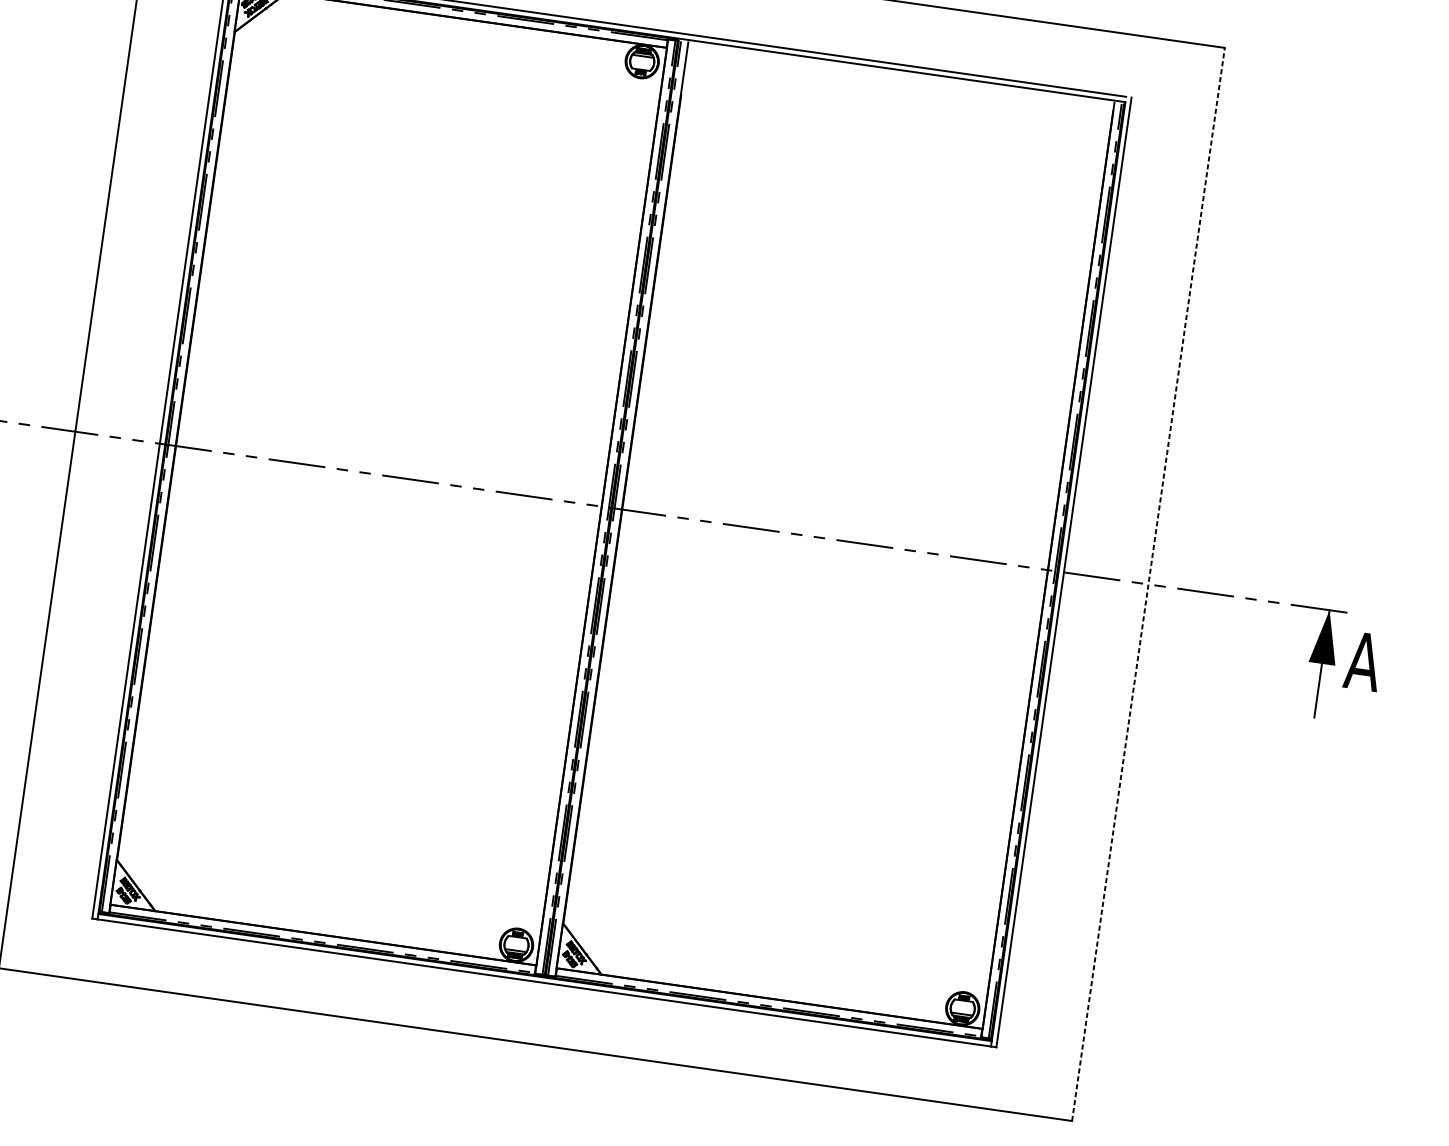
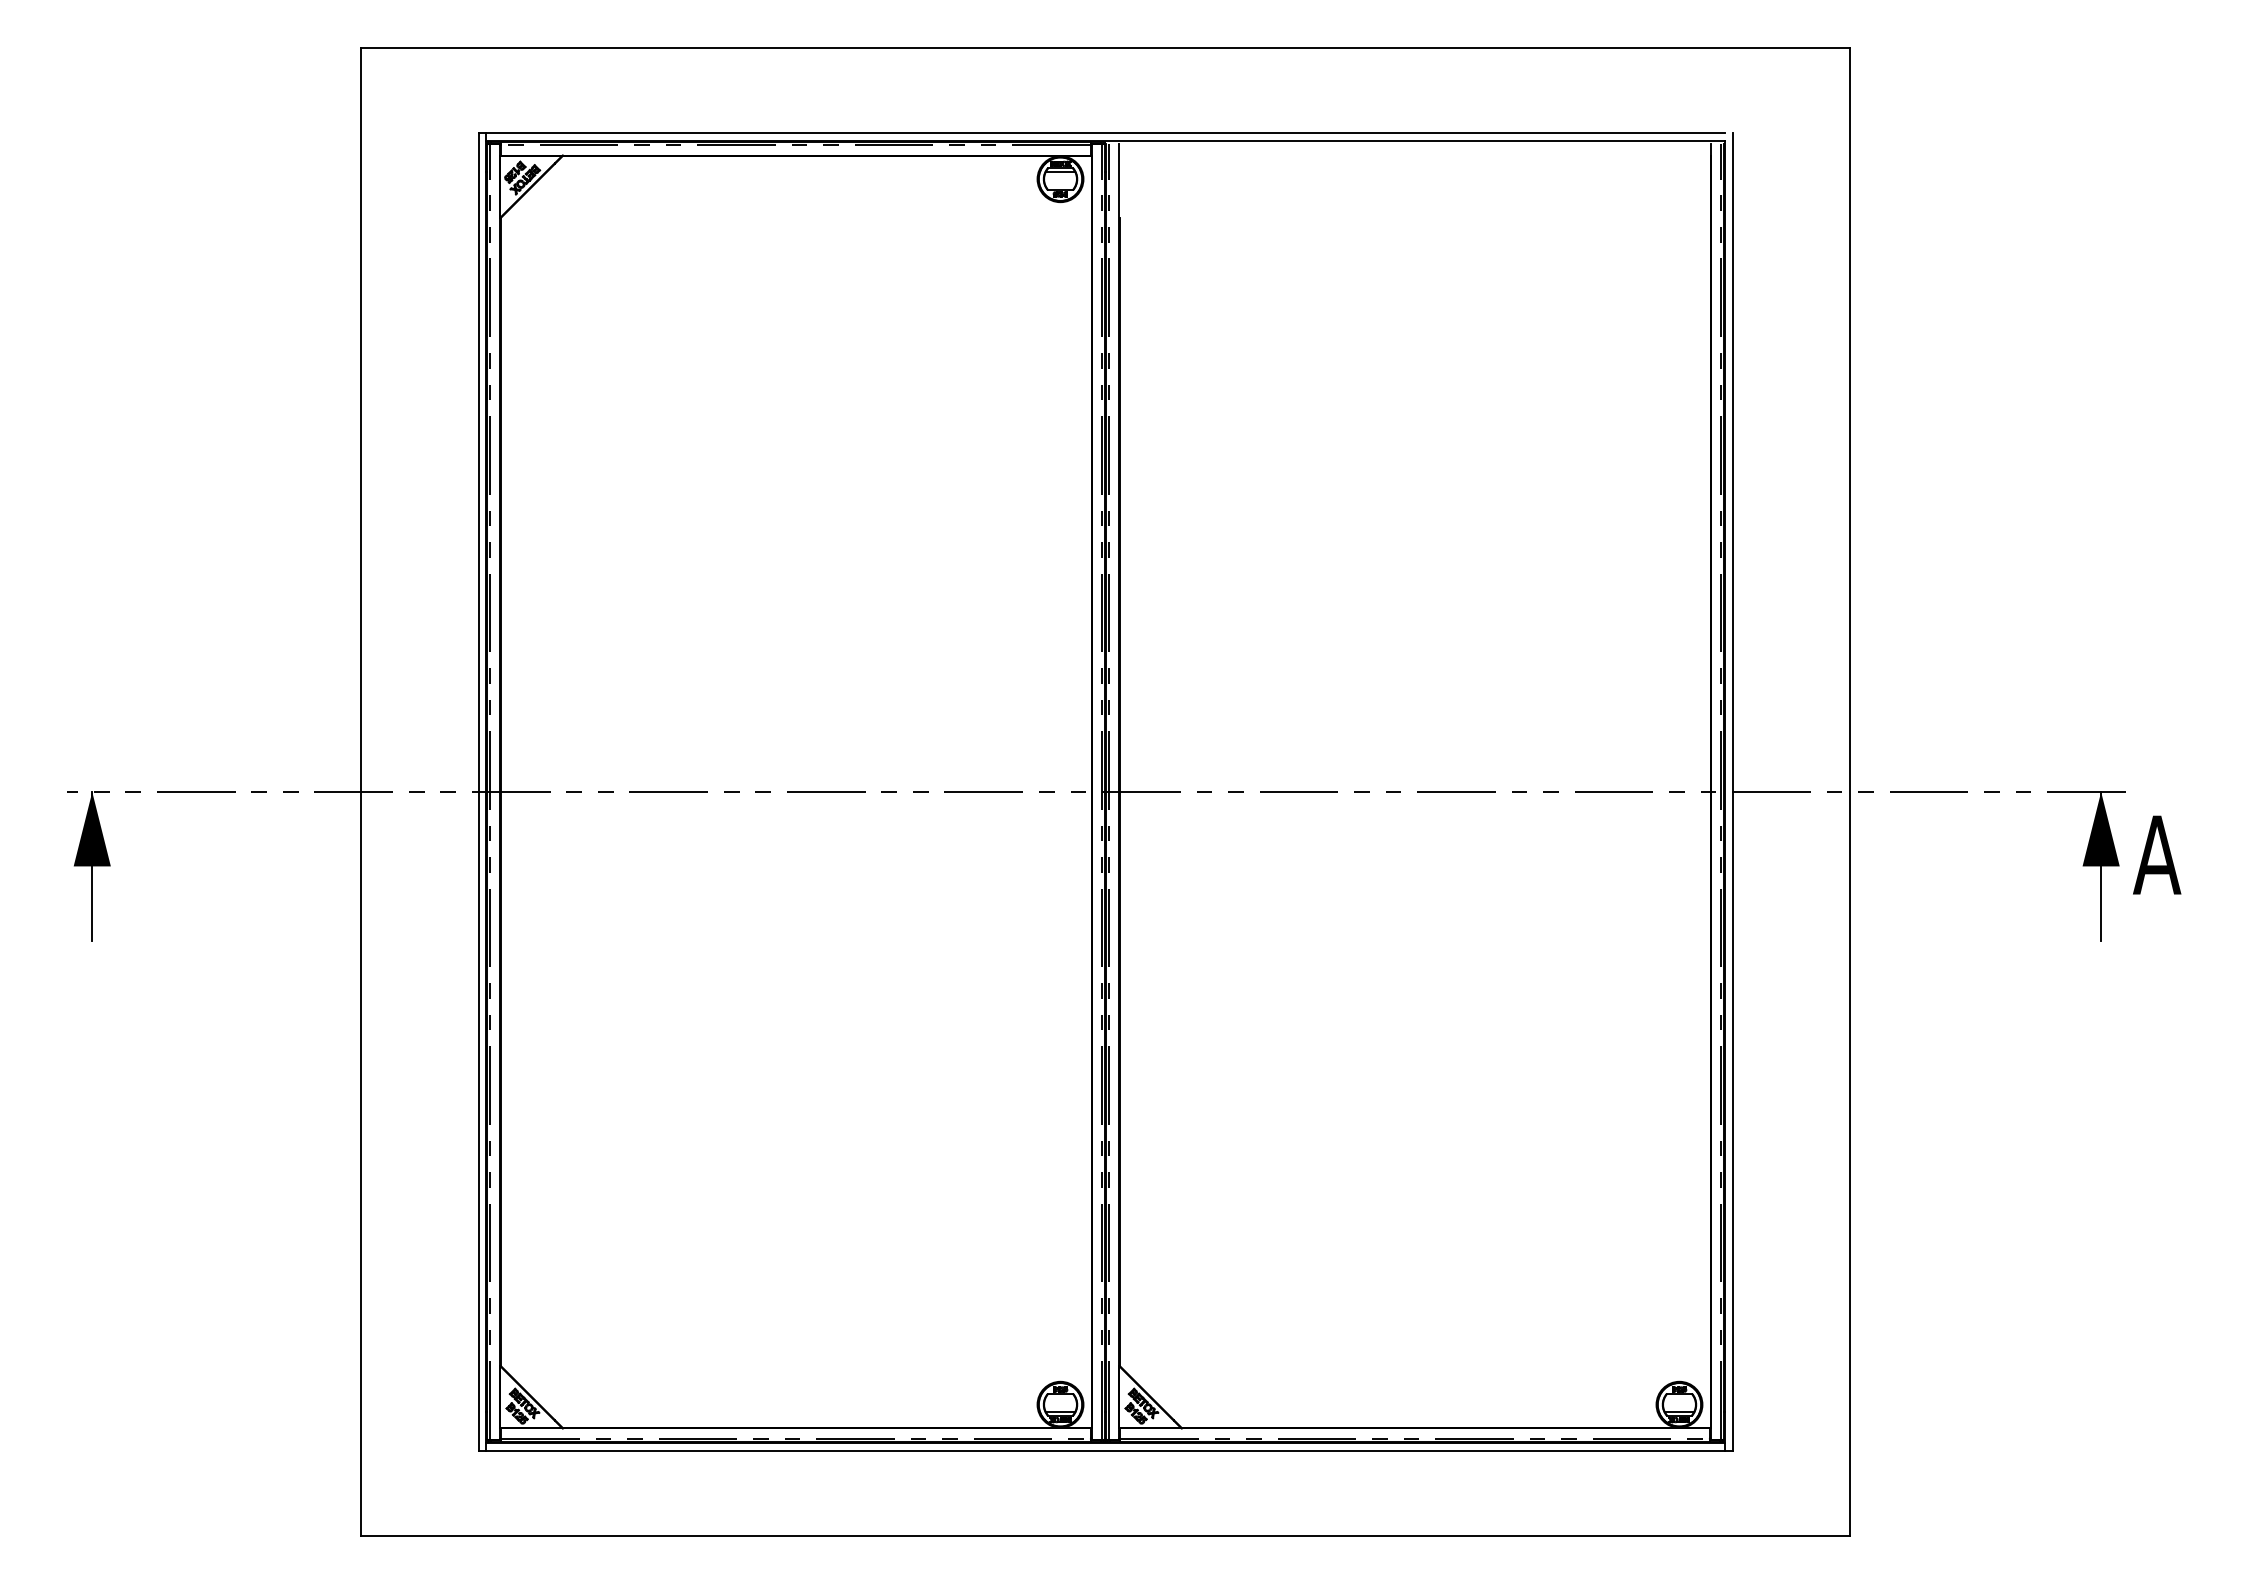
line: (1148, 584) -> (1849, 791), dashed -> solid

